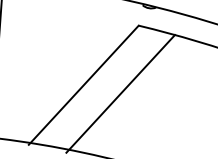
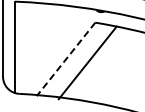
line: (82, 85) -> (65, 59), solid -> dashed

